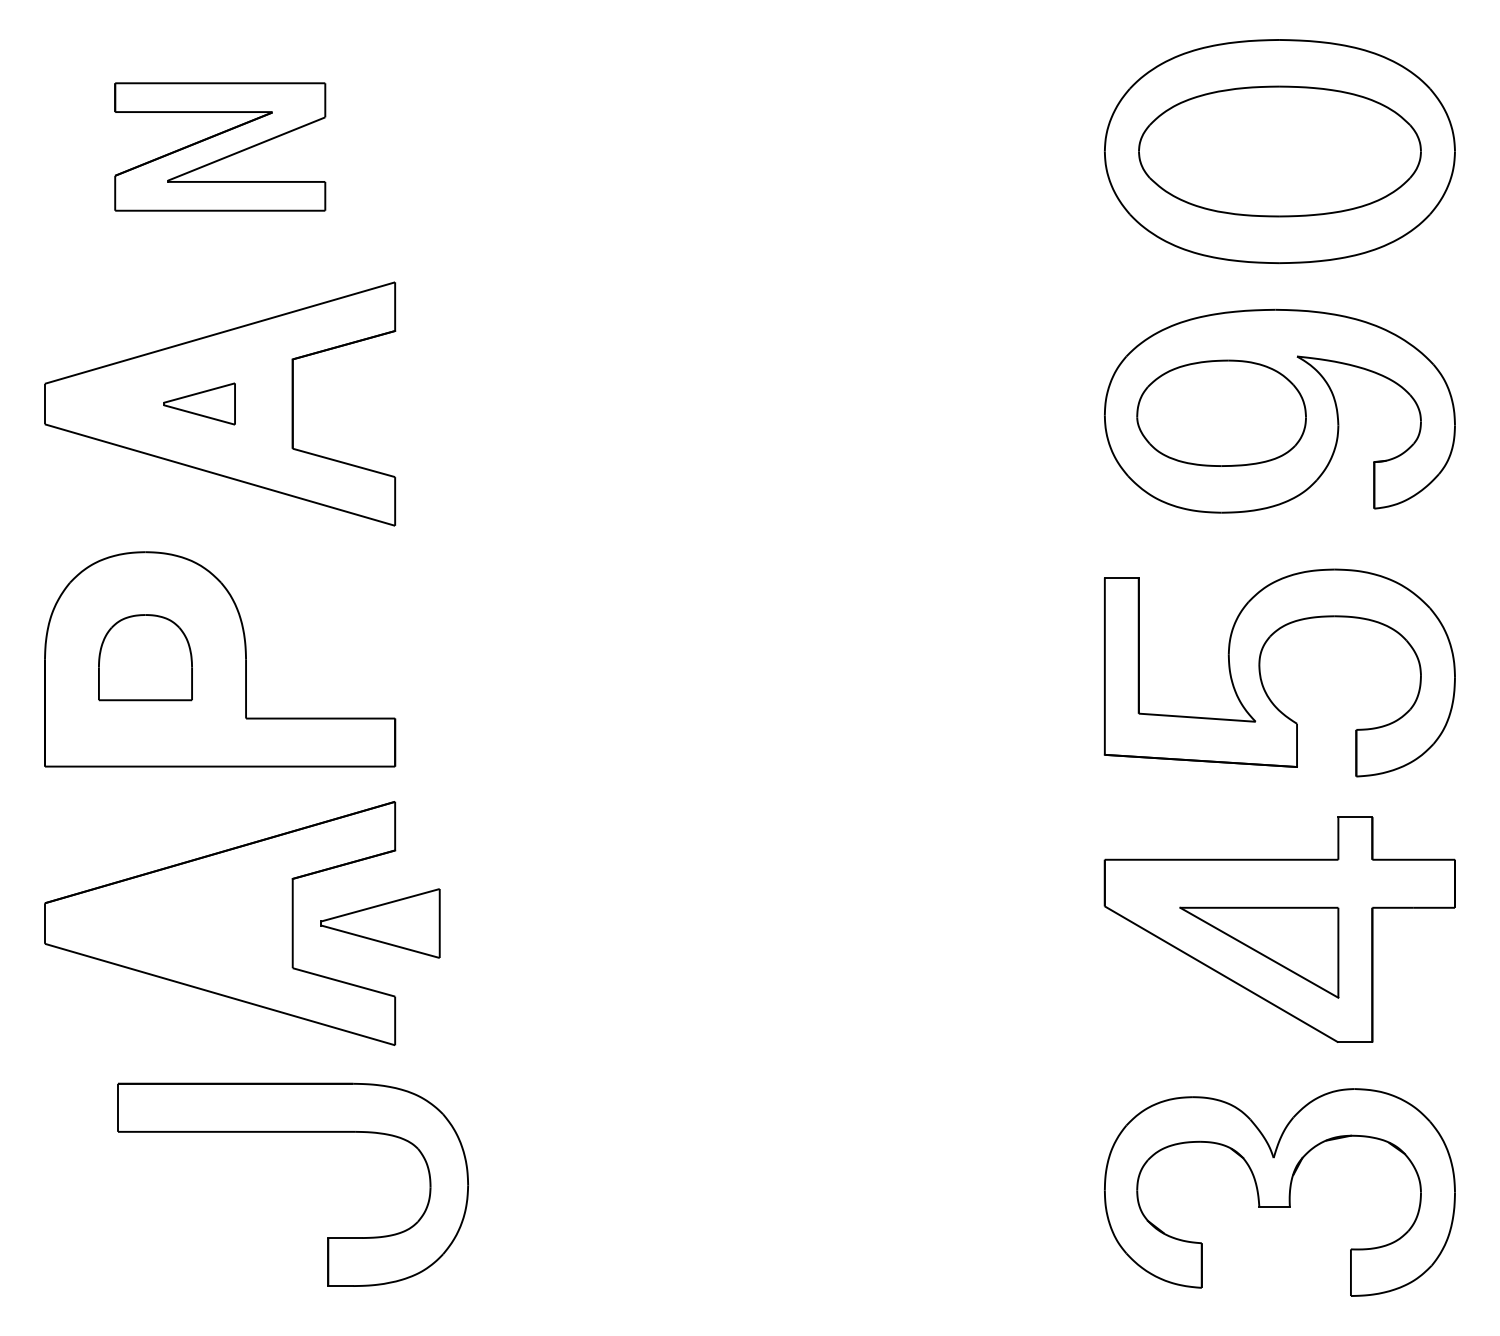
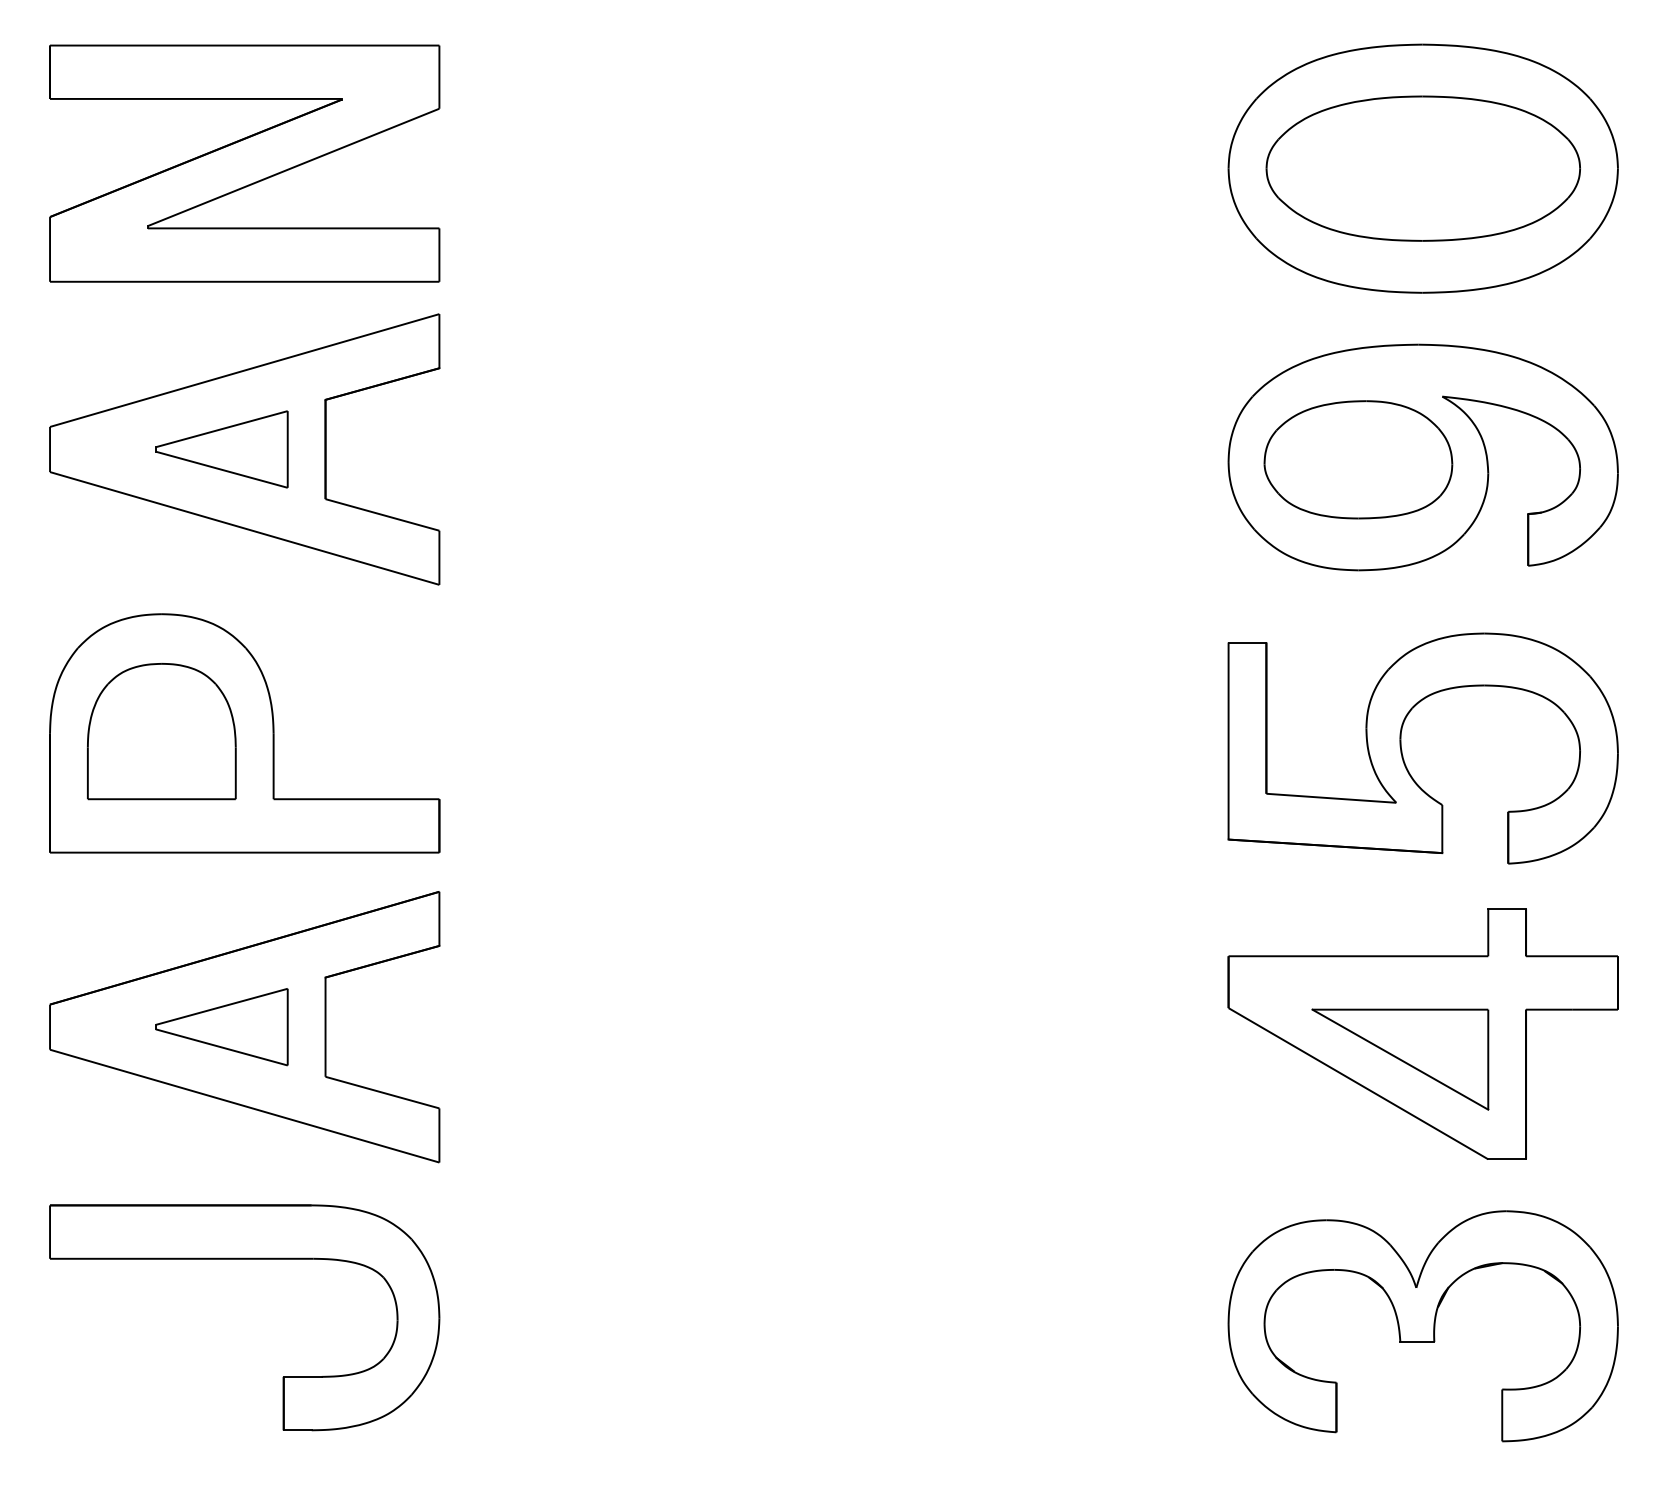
part: (220, 146) -> (245, 163), size x1.67
part: (199, 403) -> (221, 448), size x1.67
part: (145, 657) -> (161, 731), size x1.43
part: (380, 923) -> (221, 1027), moved
part: (292, 1132) -> (244, 1259), moved

